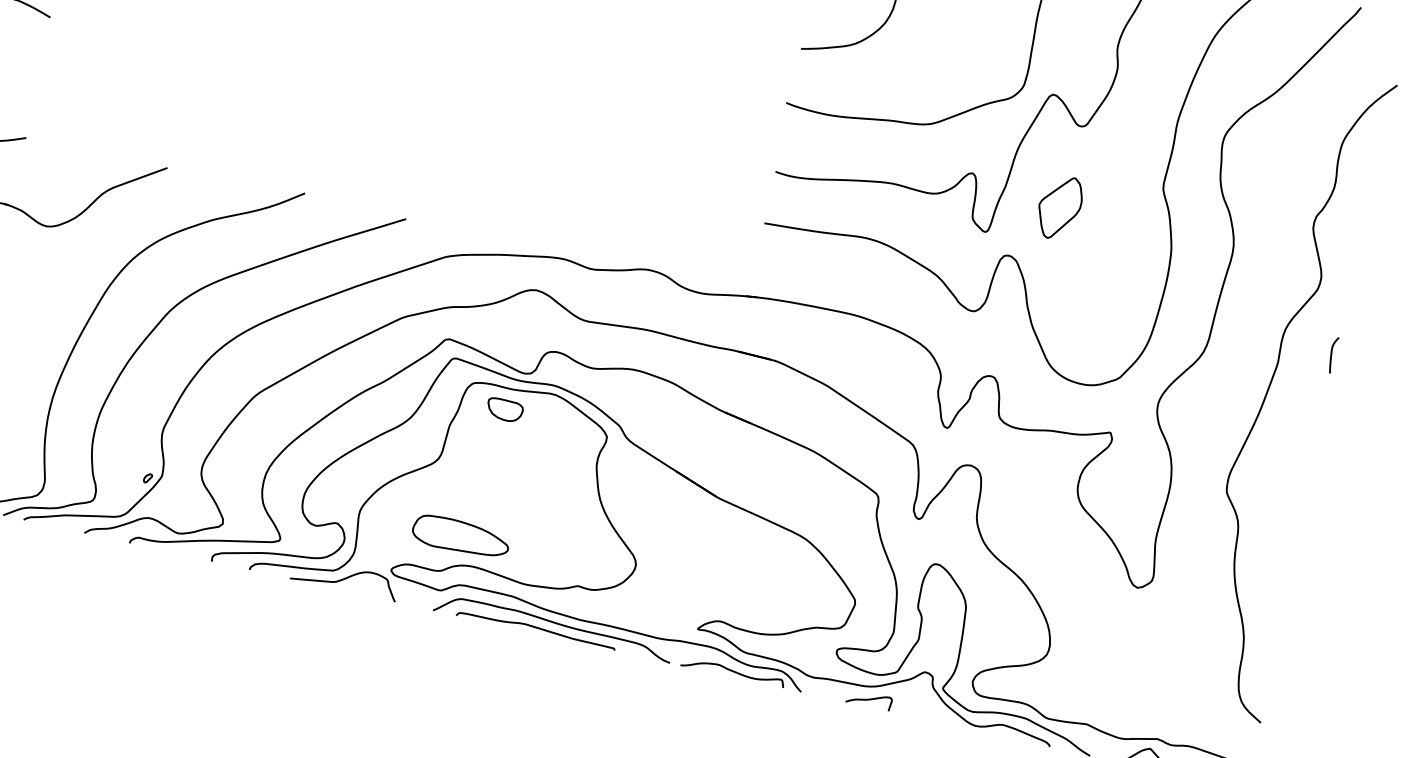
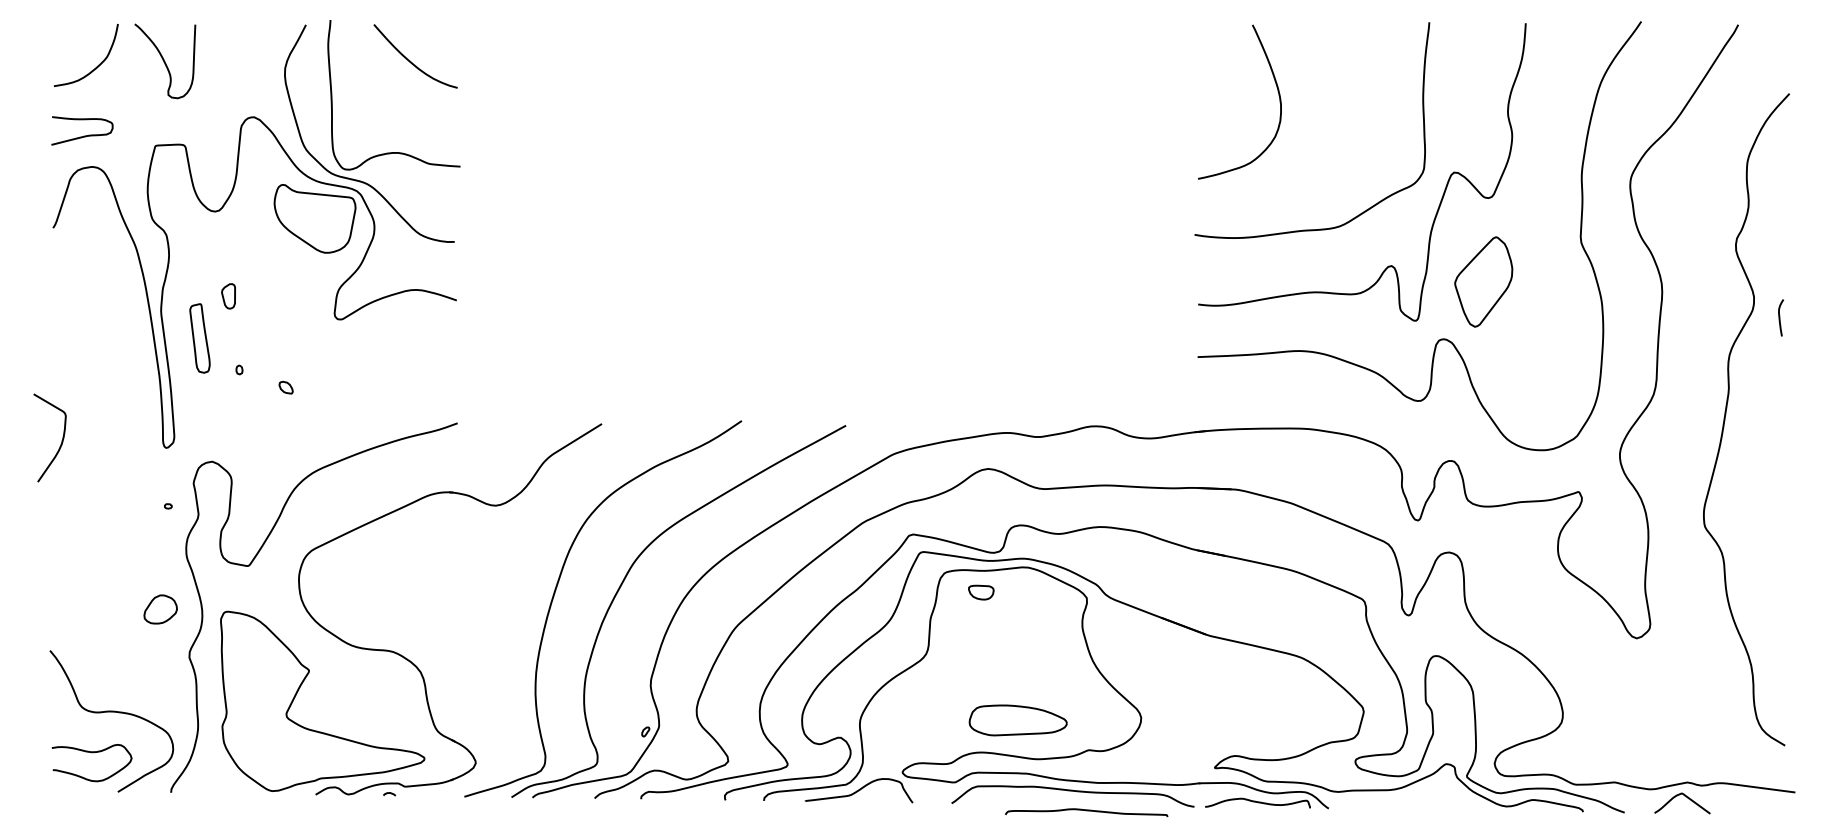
part: (1059, 207) -> (1483, 281), size x1.4
curve: (1332, 354) -> (1780, 317), moved
part: (504, 409) -> (980, 592), size x0.7
part: (460, 536) -> (1017, 720), moved
curve: (536, 628) -> (1086, 811), moved
curve: (869, 699) -> (1397, 802), removed

